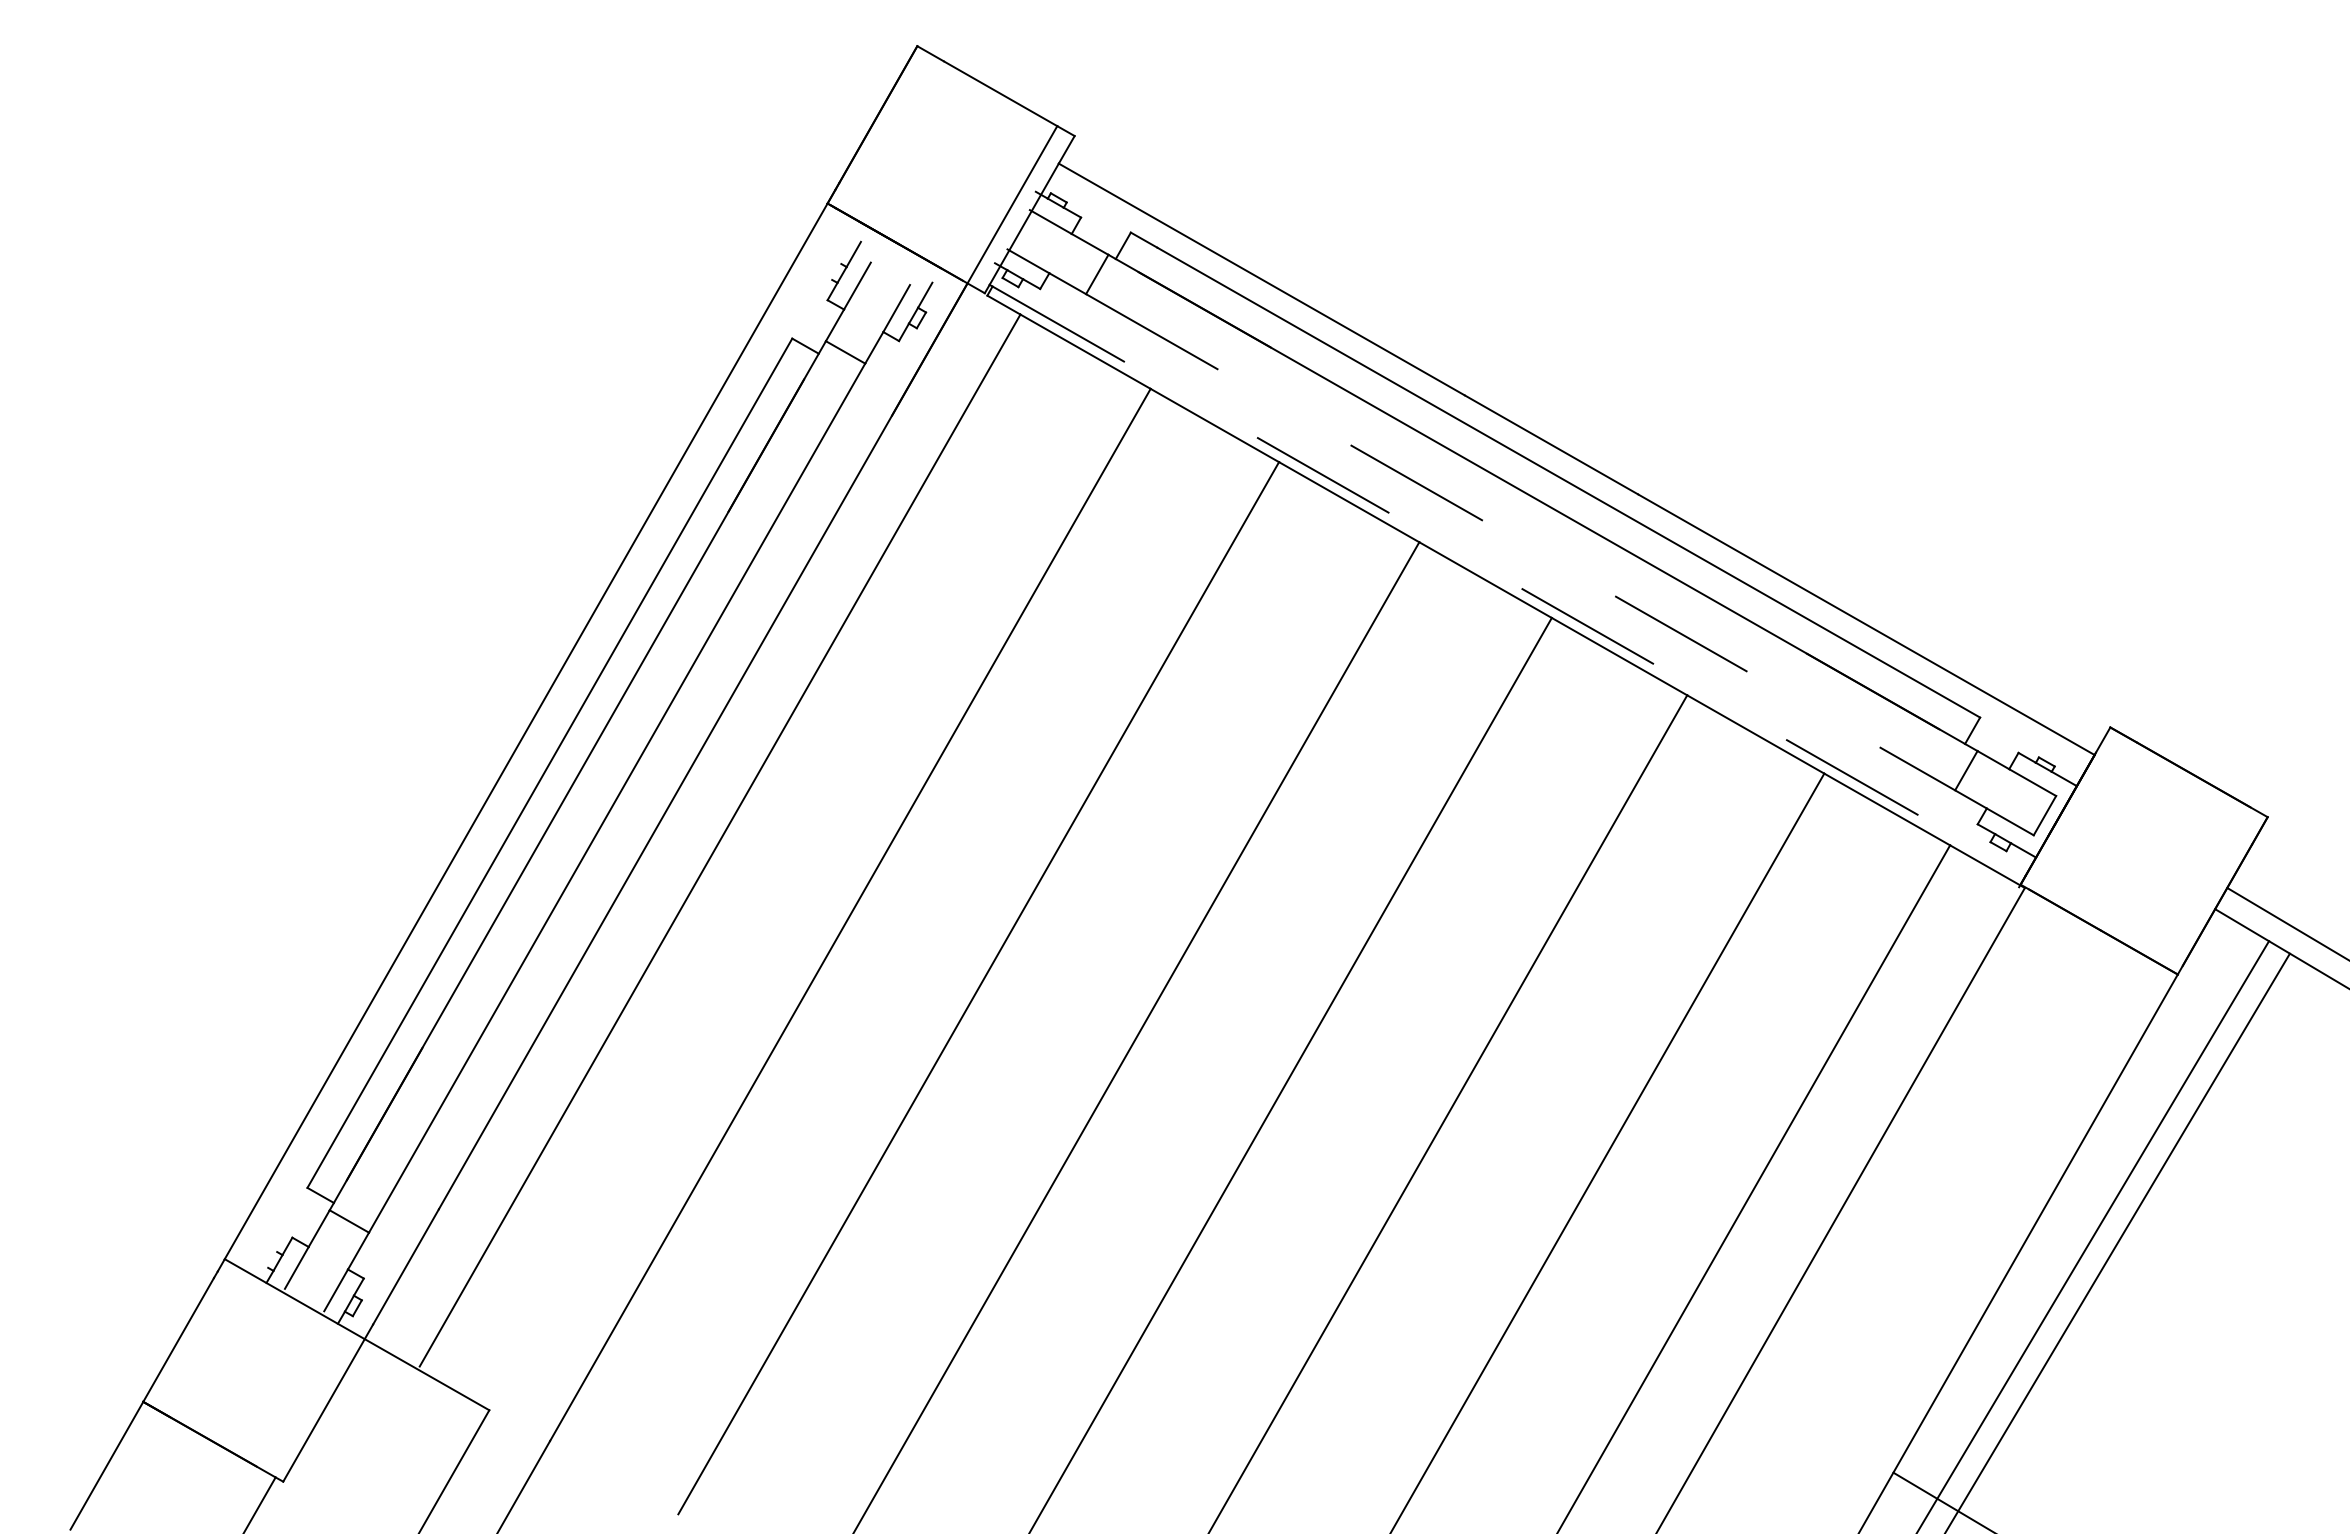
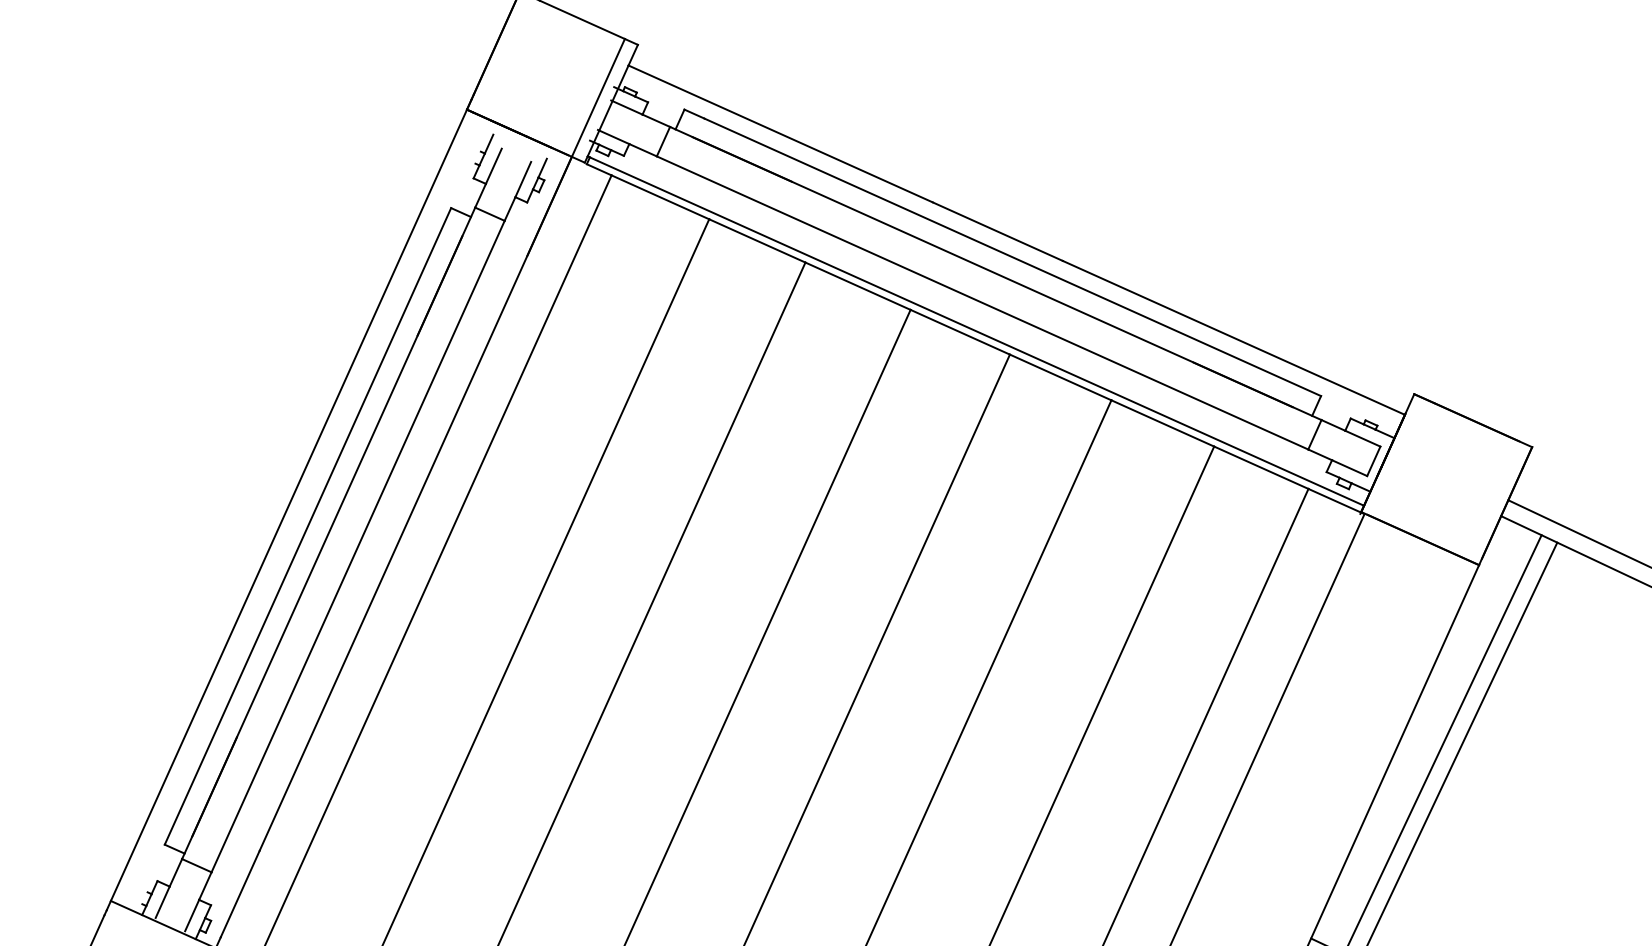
line: (1521, 542) -> (983, 303), dashed -> solid
line: (1508, 581) -> (976, 331), dashed -> solid

